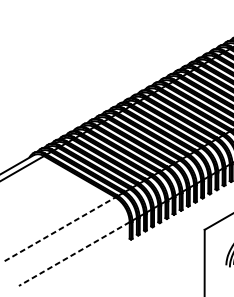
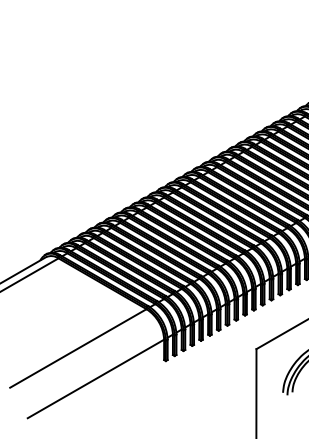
line: (60, 229) -> (78, 348), dashed -> solid
line: (73, 253) -> (95, 378), dashed -> solid

